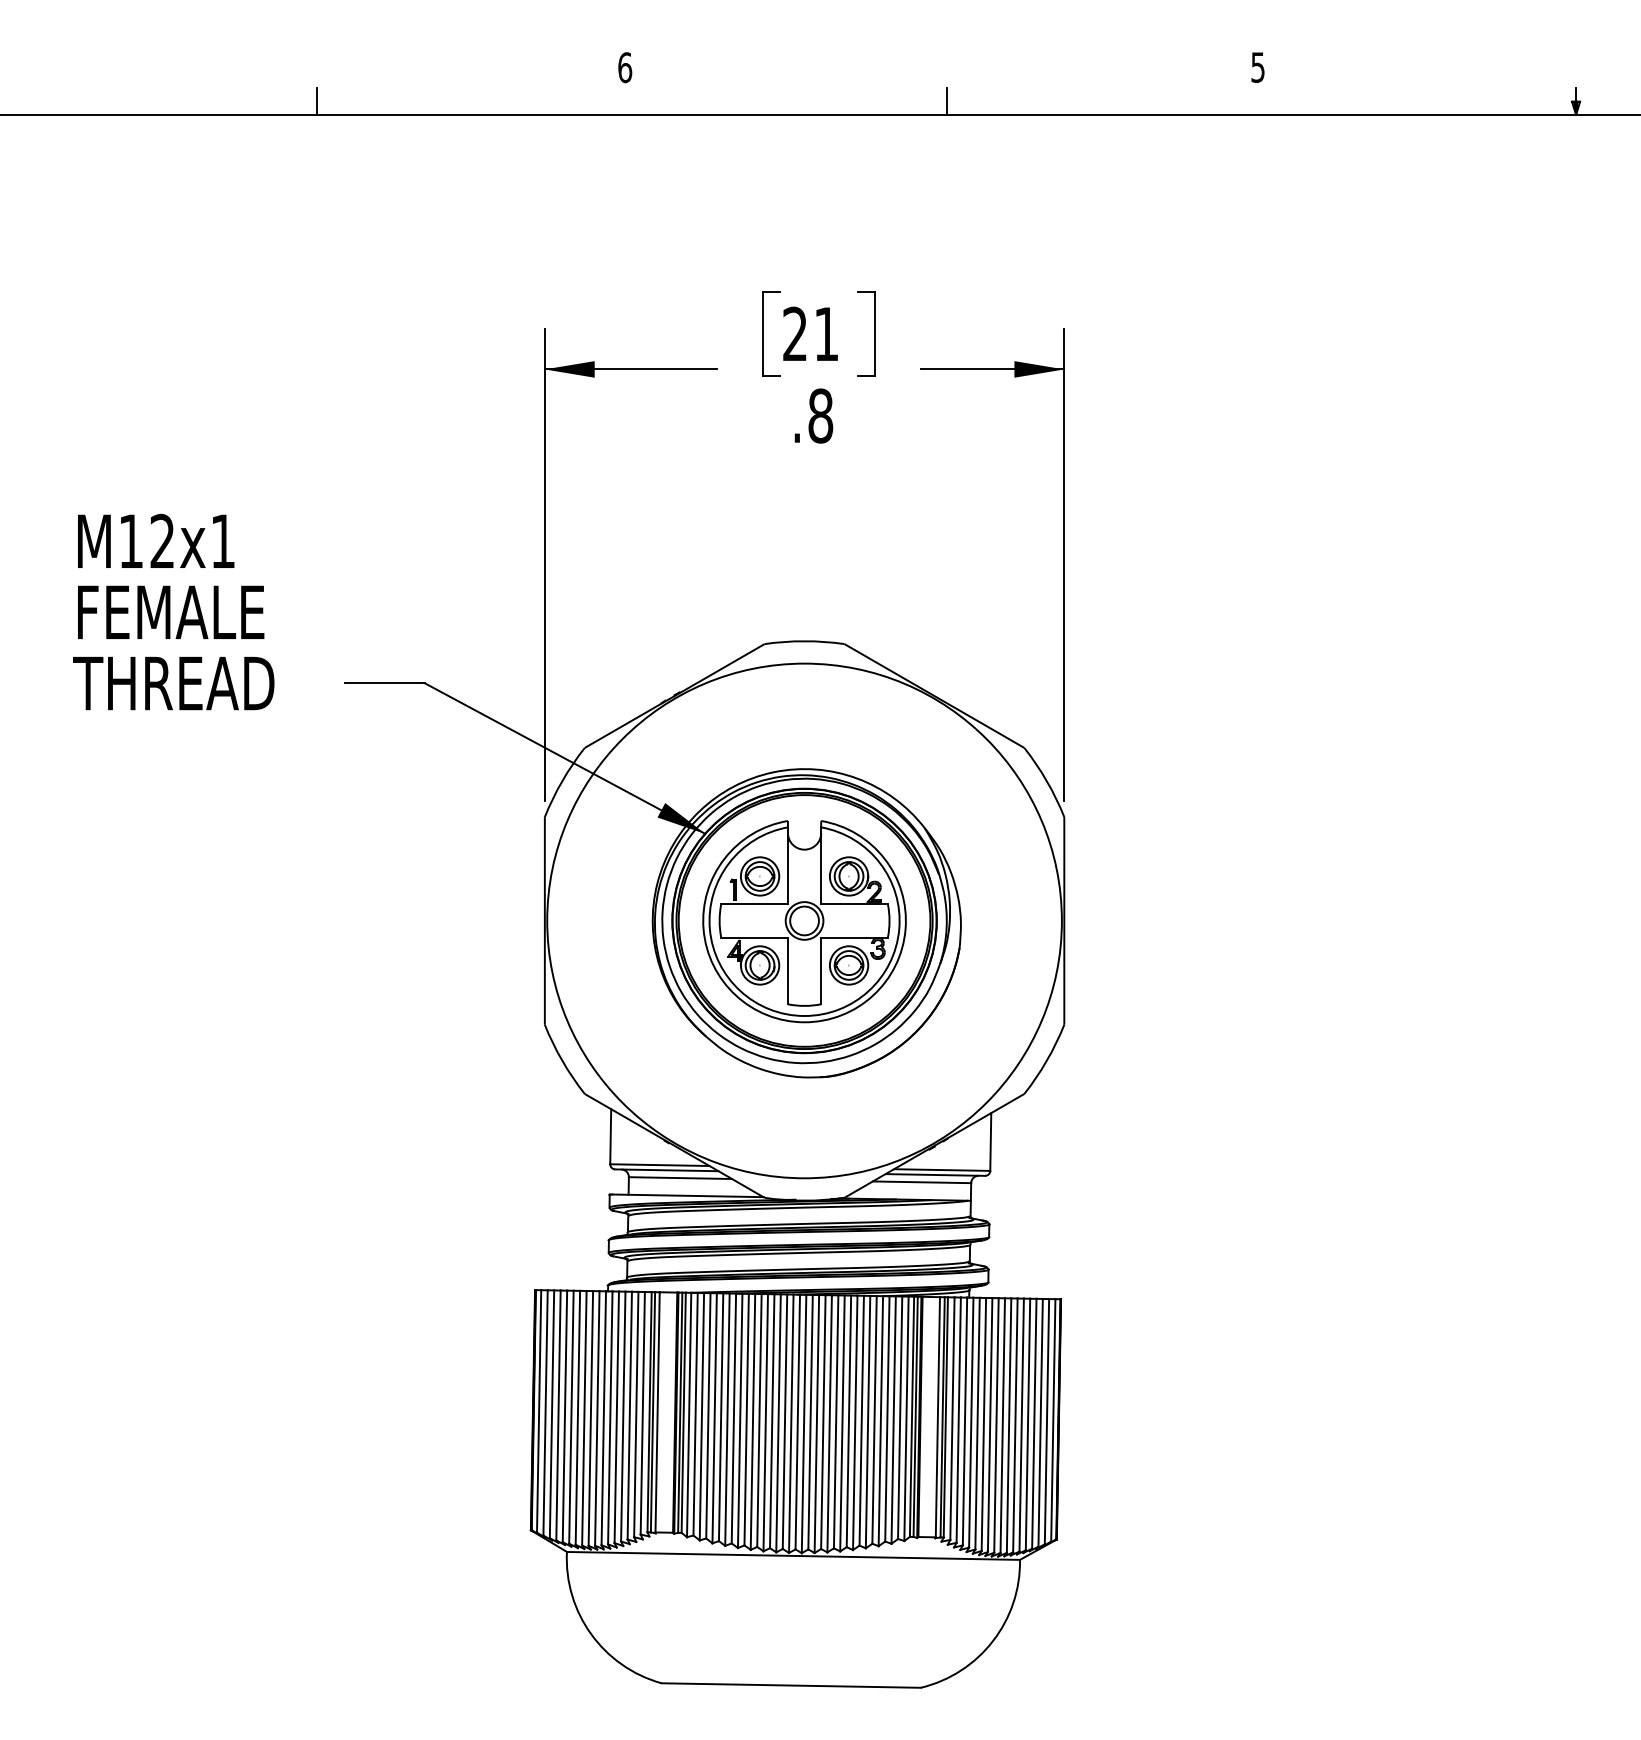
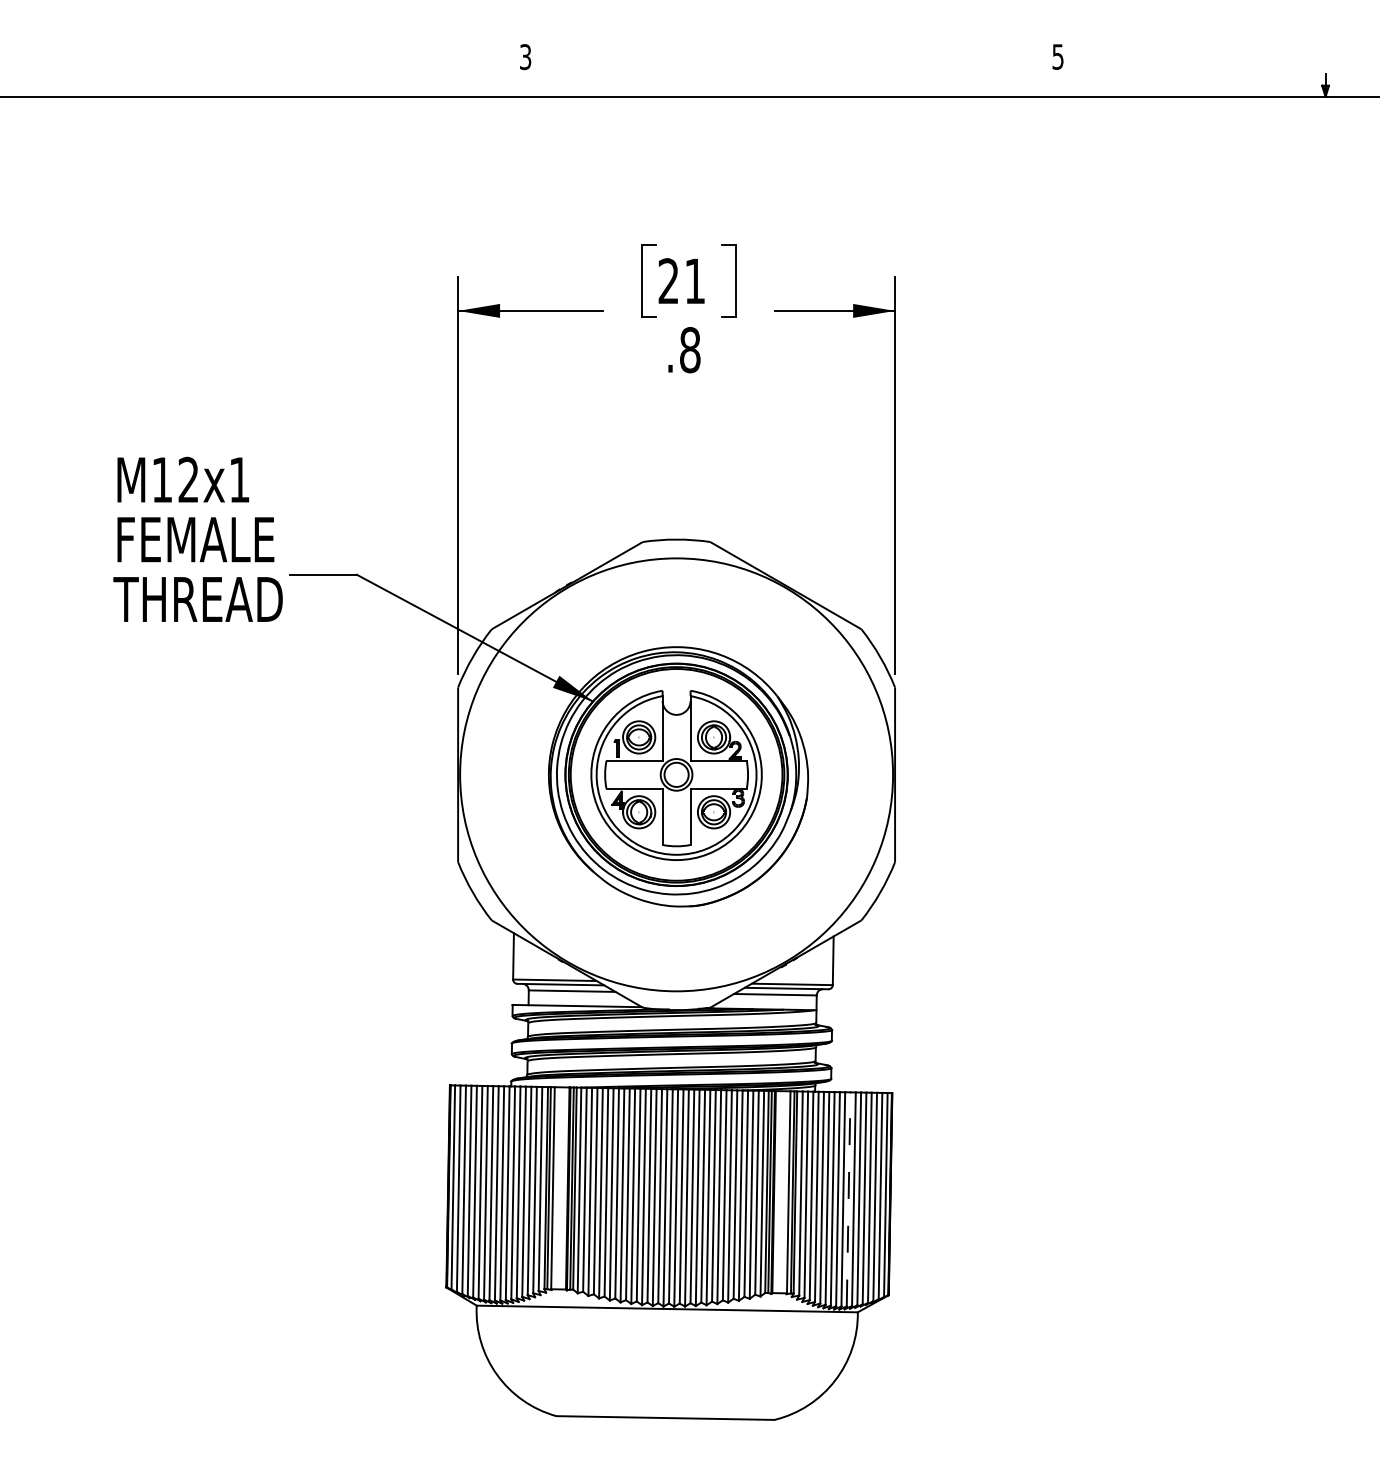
text: (625, 67) -> (525, 56), 6 -> 3
line: (317, 100) -> (266, 84), removed
line: (946, 100) -> (795, 84), removed
text: (173, 611) -> (197, 538), moved
line: (1009, 1425) -> (848, 1199), solid -> dashed

